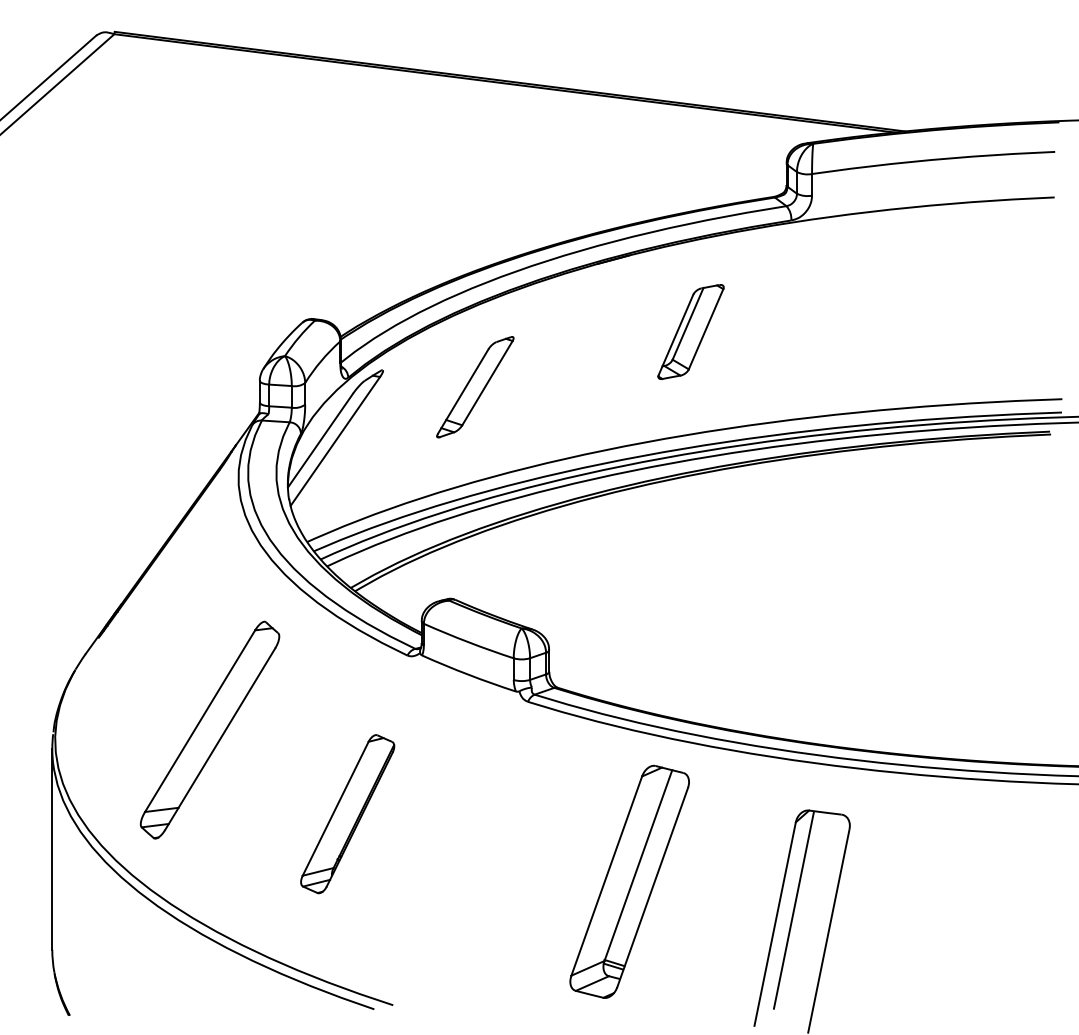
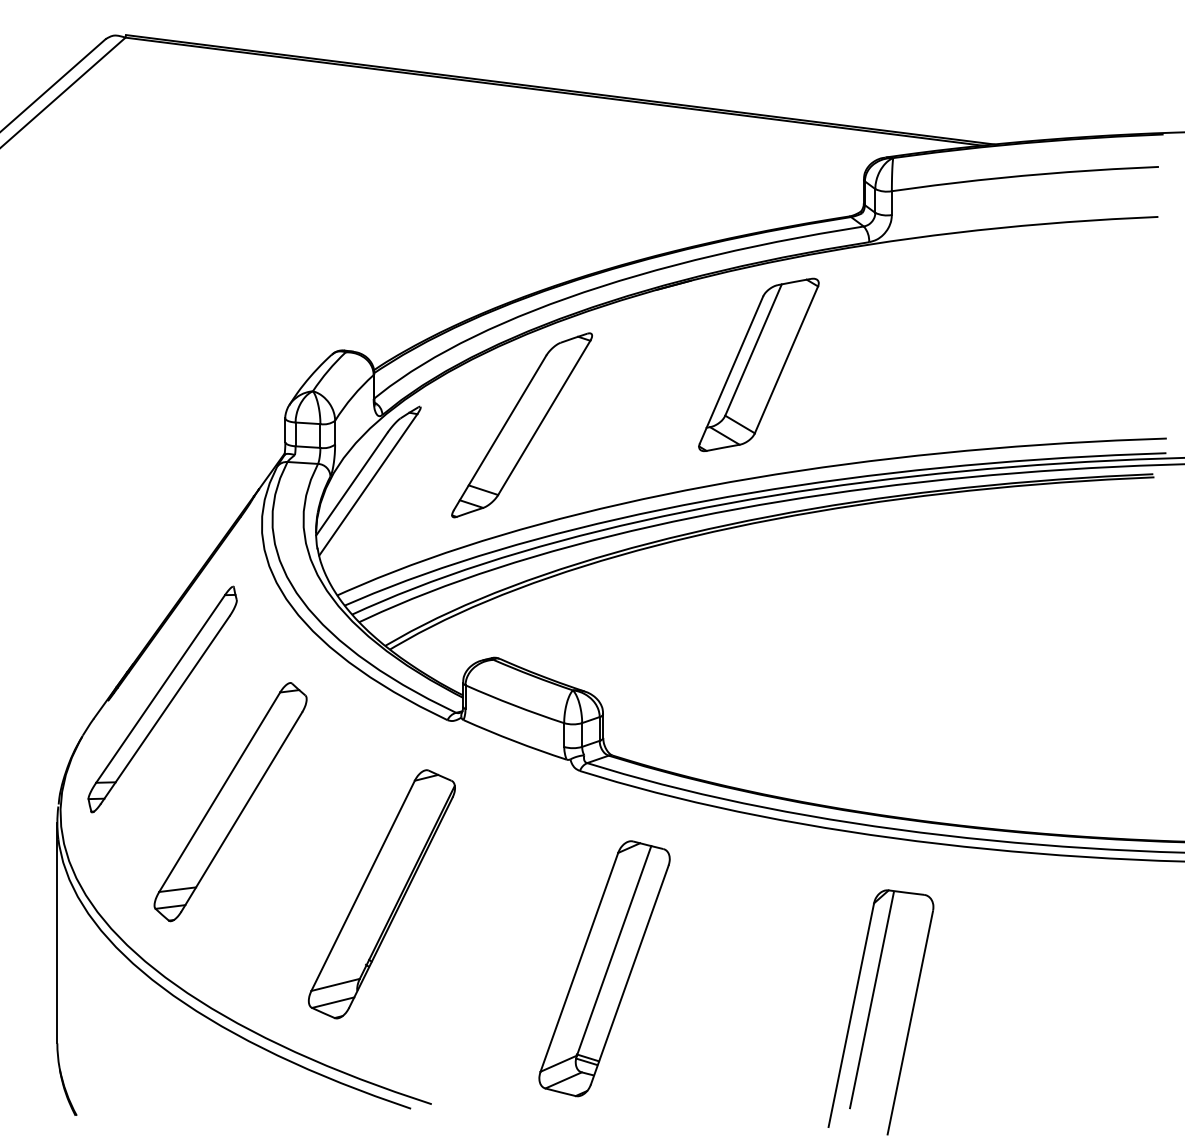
part: (690, 331) -> (758, 364), size x1.67
part: (474, 387) -> (521, 425), size x1.67
part: (148, 636) -> (162, 699), added
part: (347, 814) -> (381, 894), size x1.43
part: (629, 881) -> (604, 968), moved

